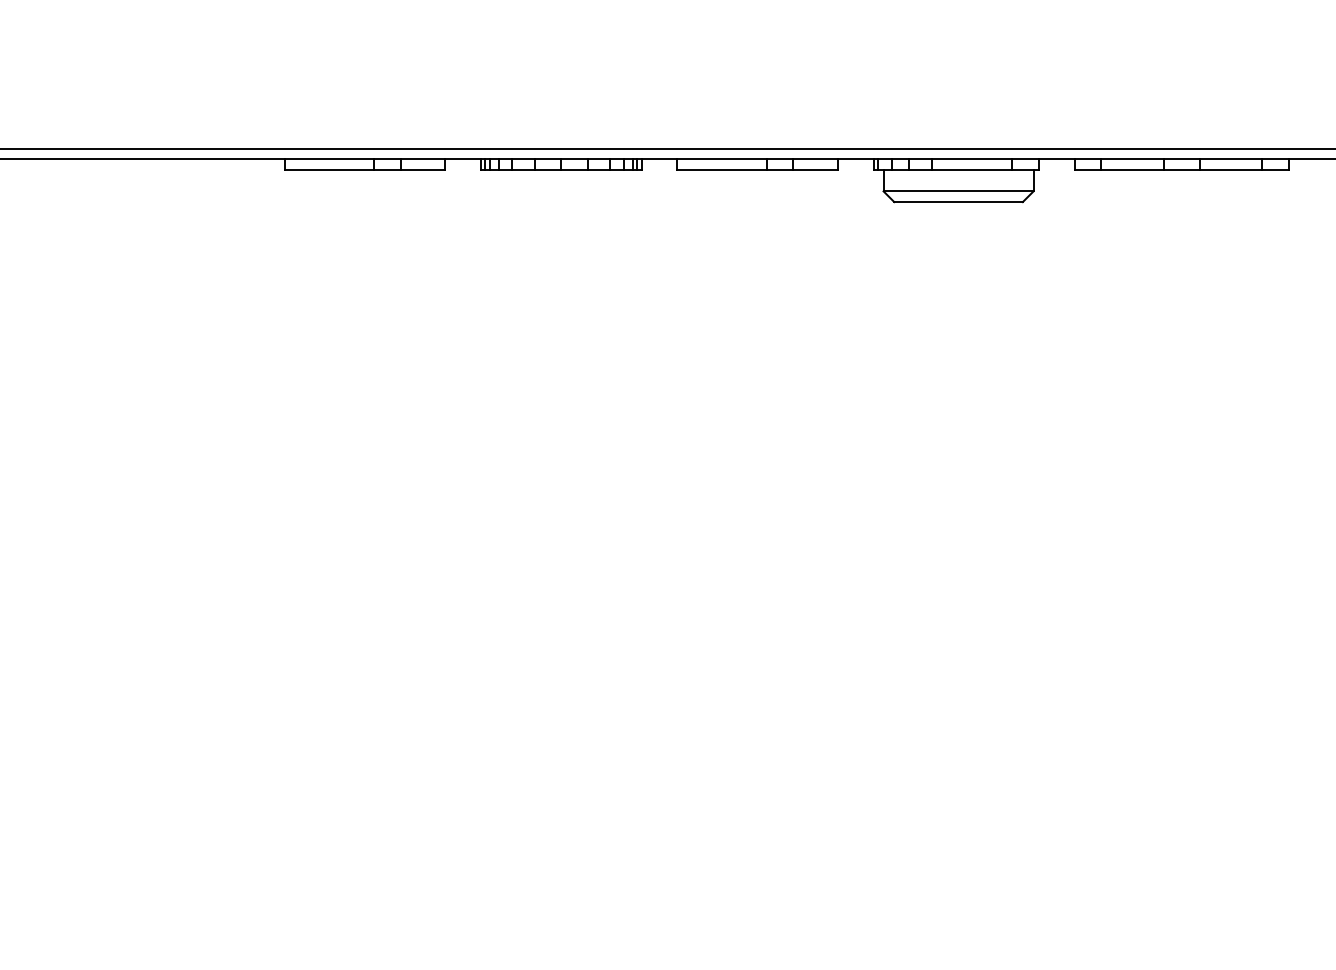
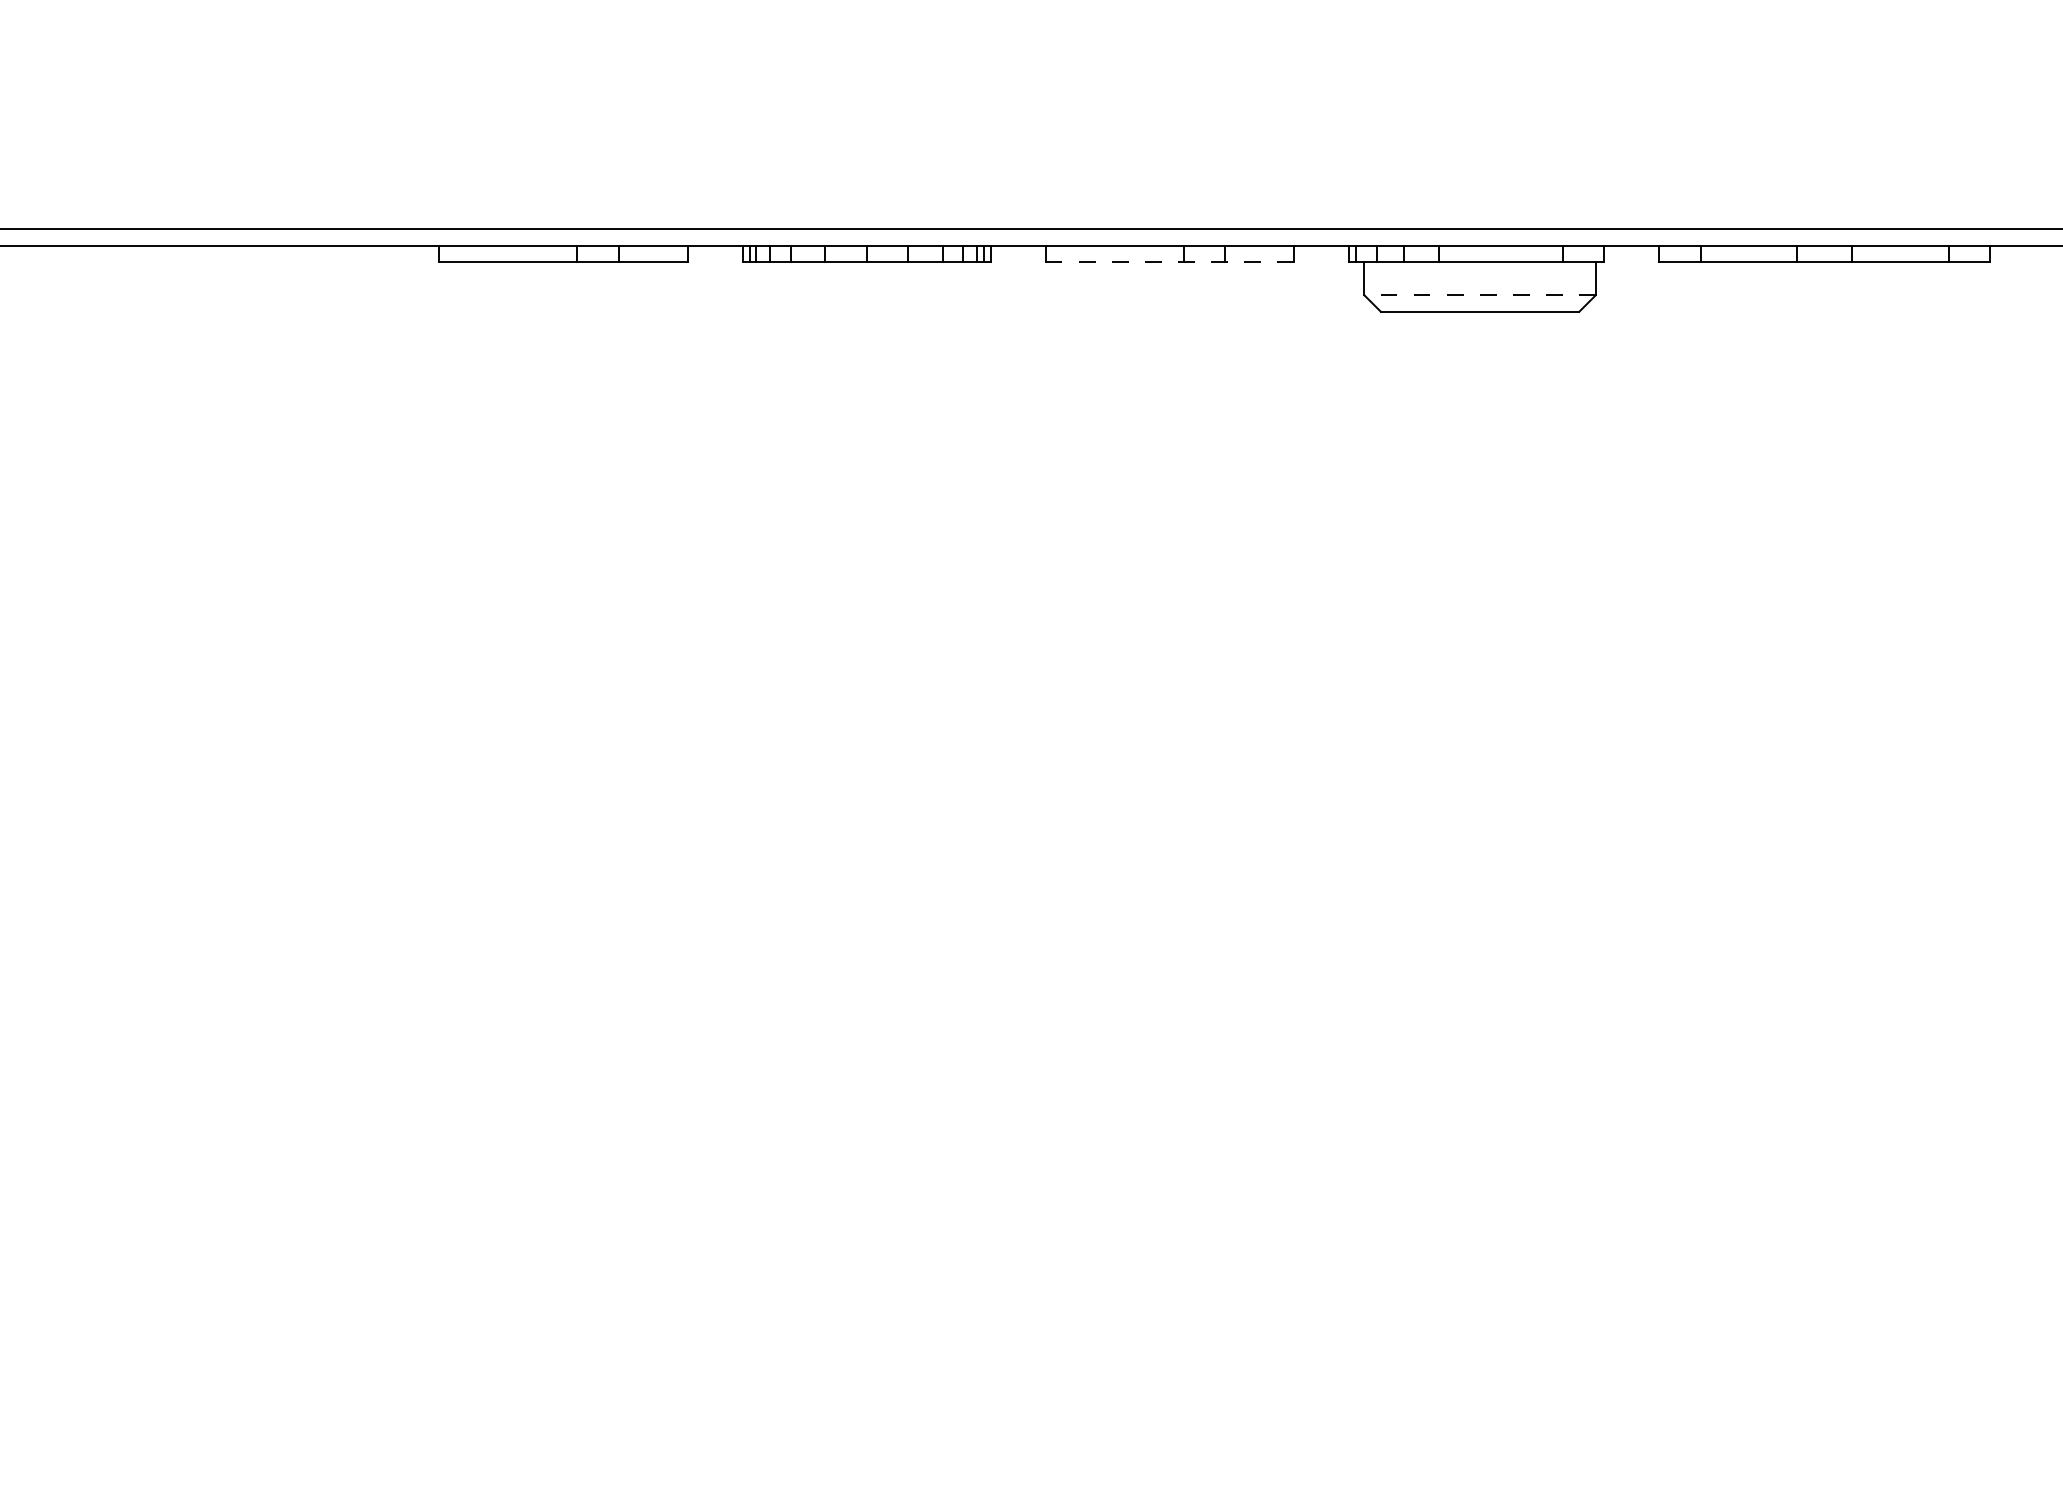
line: (757, 169) -> (1169, 261), solid -> dashed
line: (958, 191) -> (1479, 295), solid -> dashed

